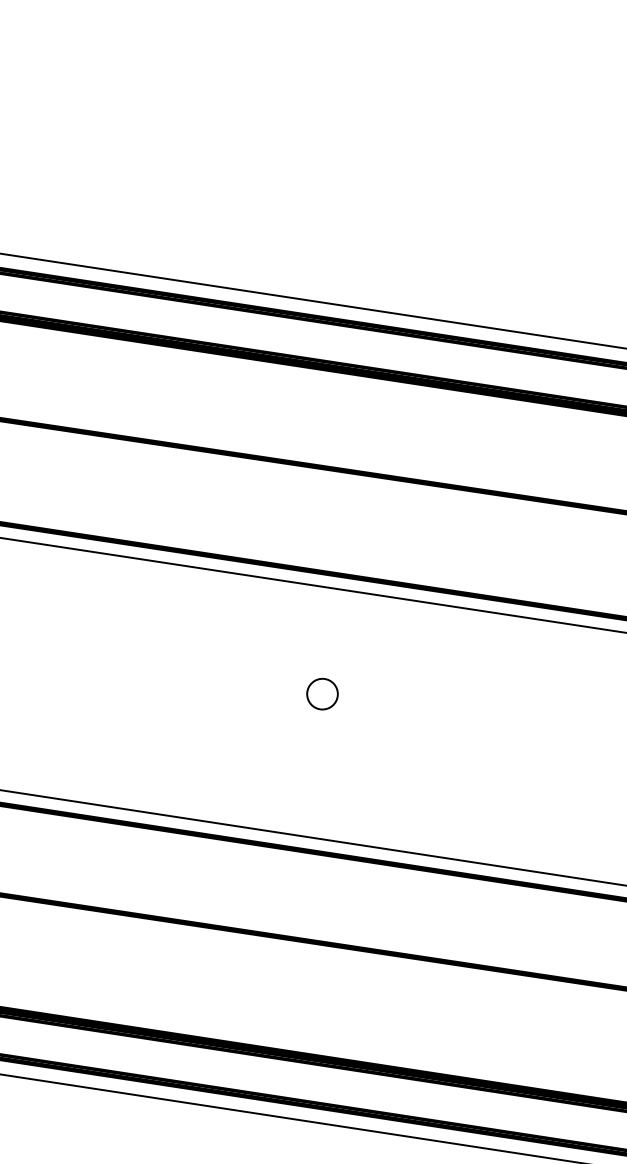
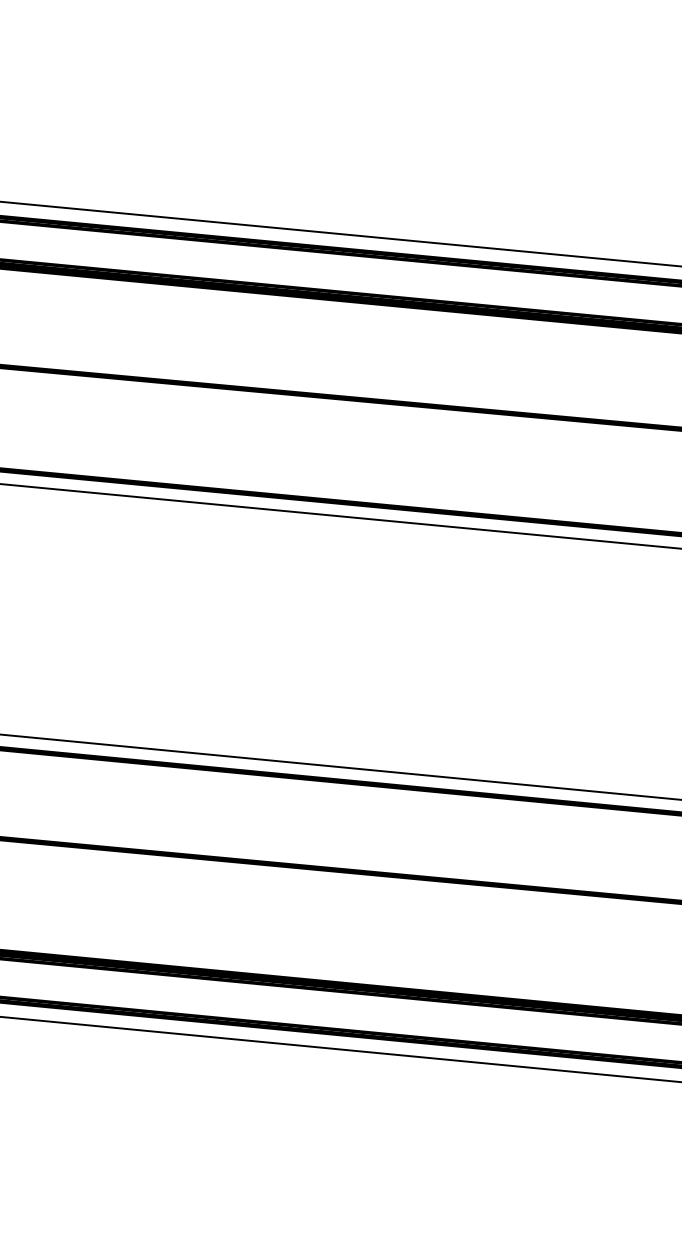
circle: (322, 693) -> (316, 620), removed

